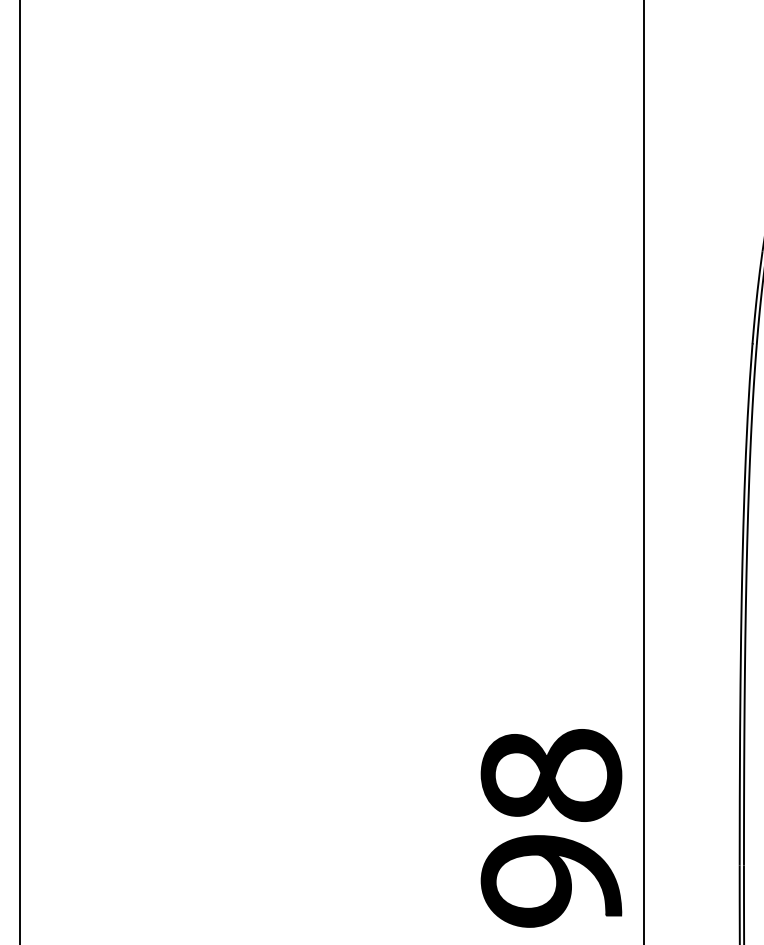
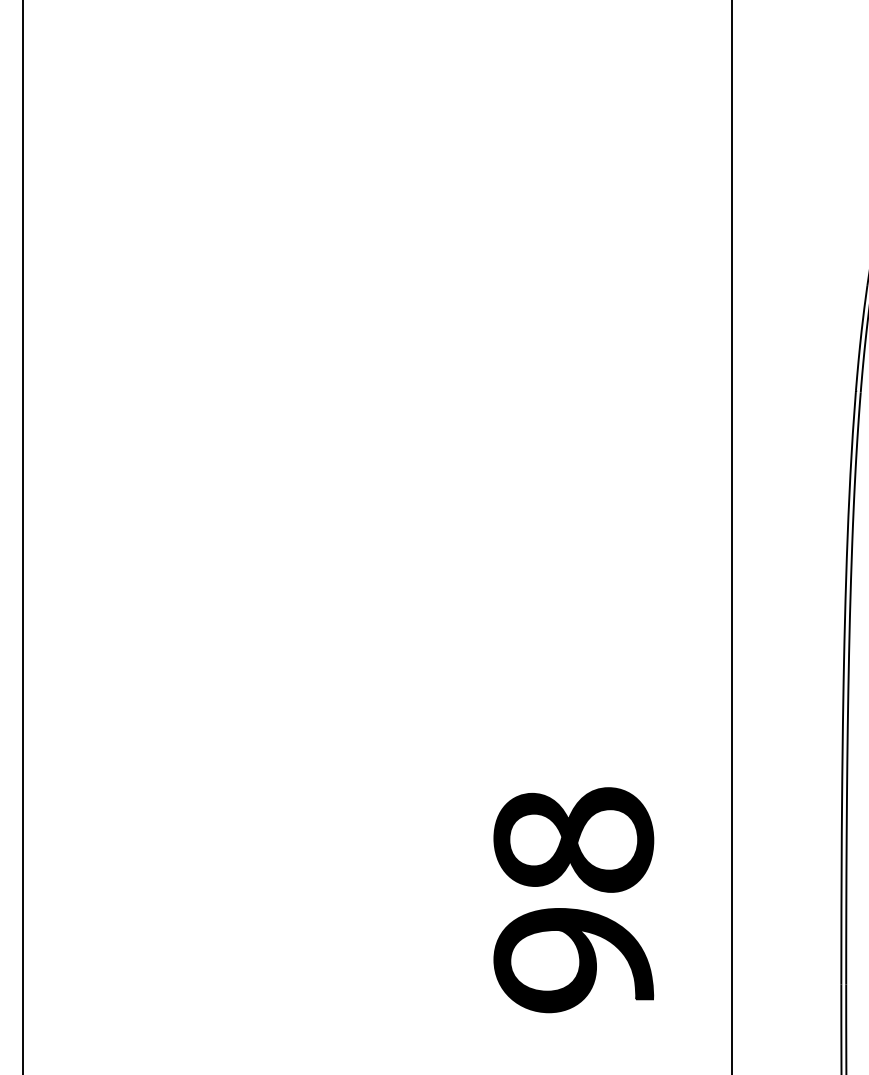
part: (551, 835) -> (573, 908), moved

